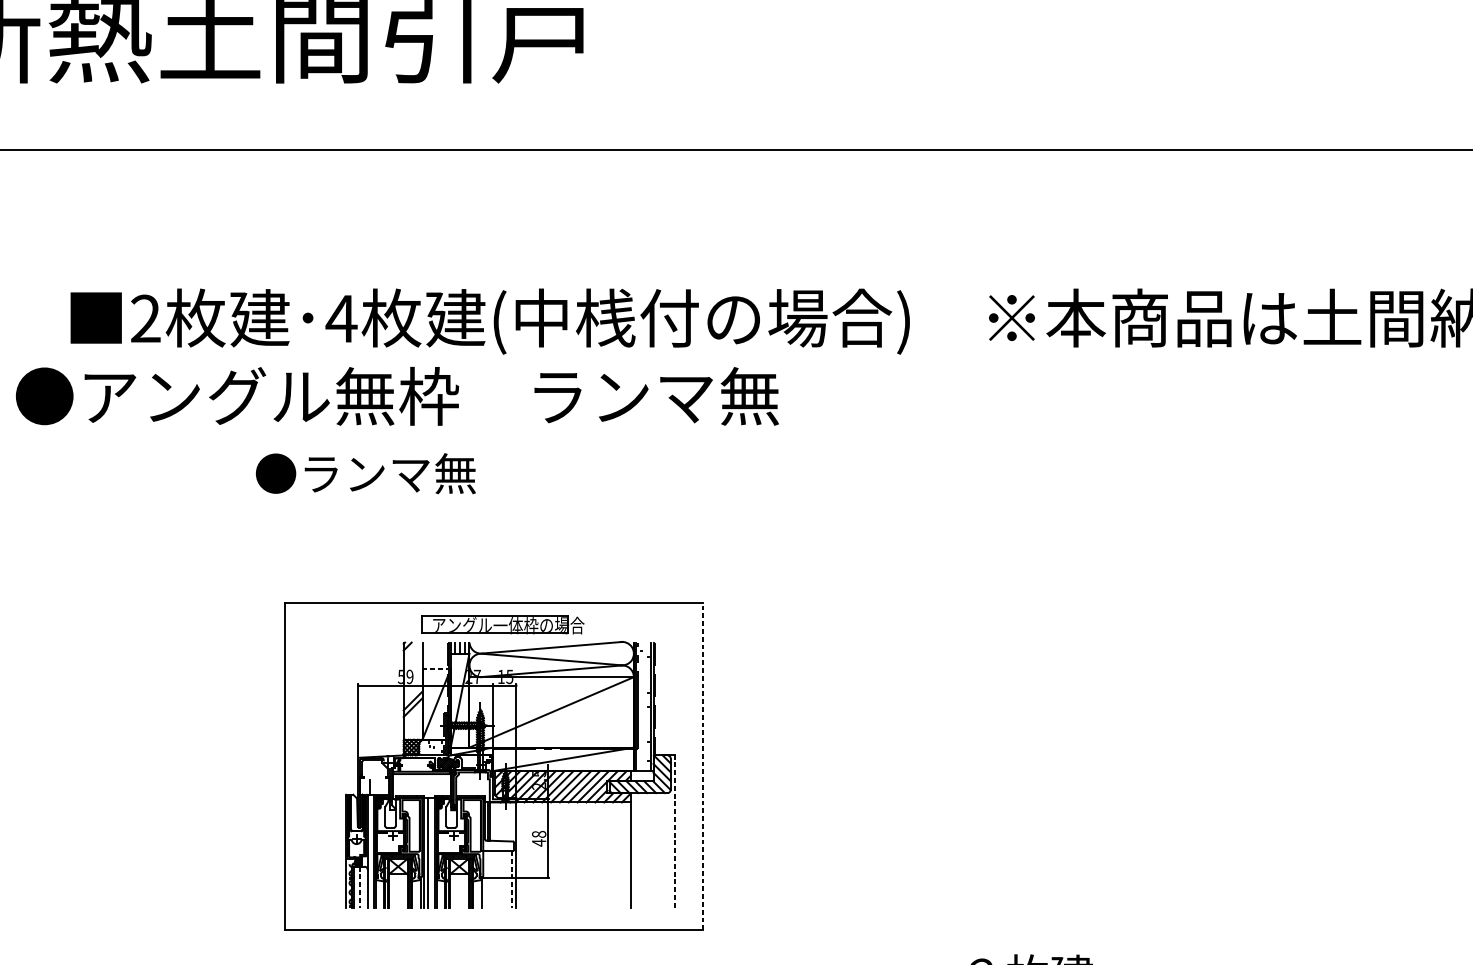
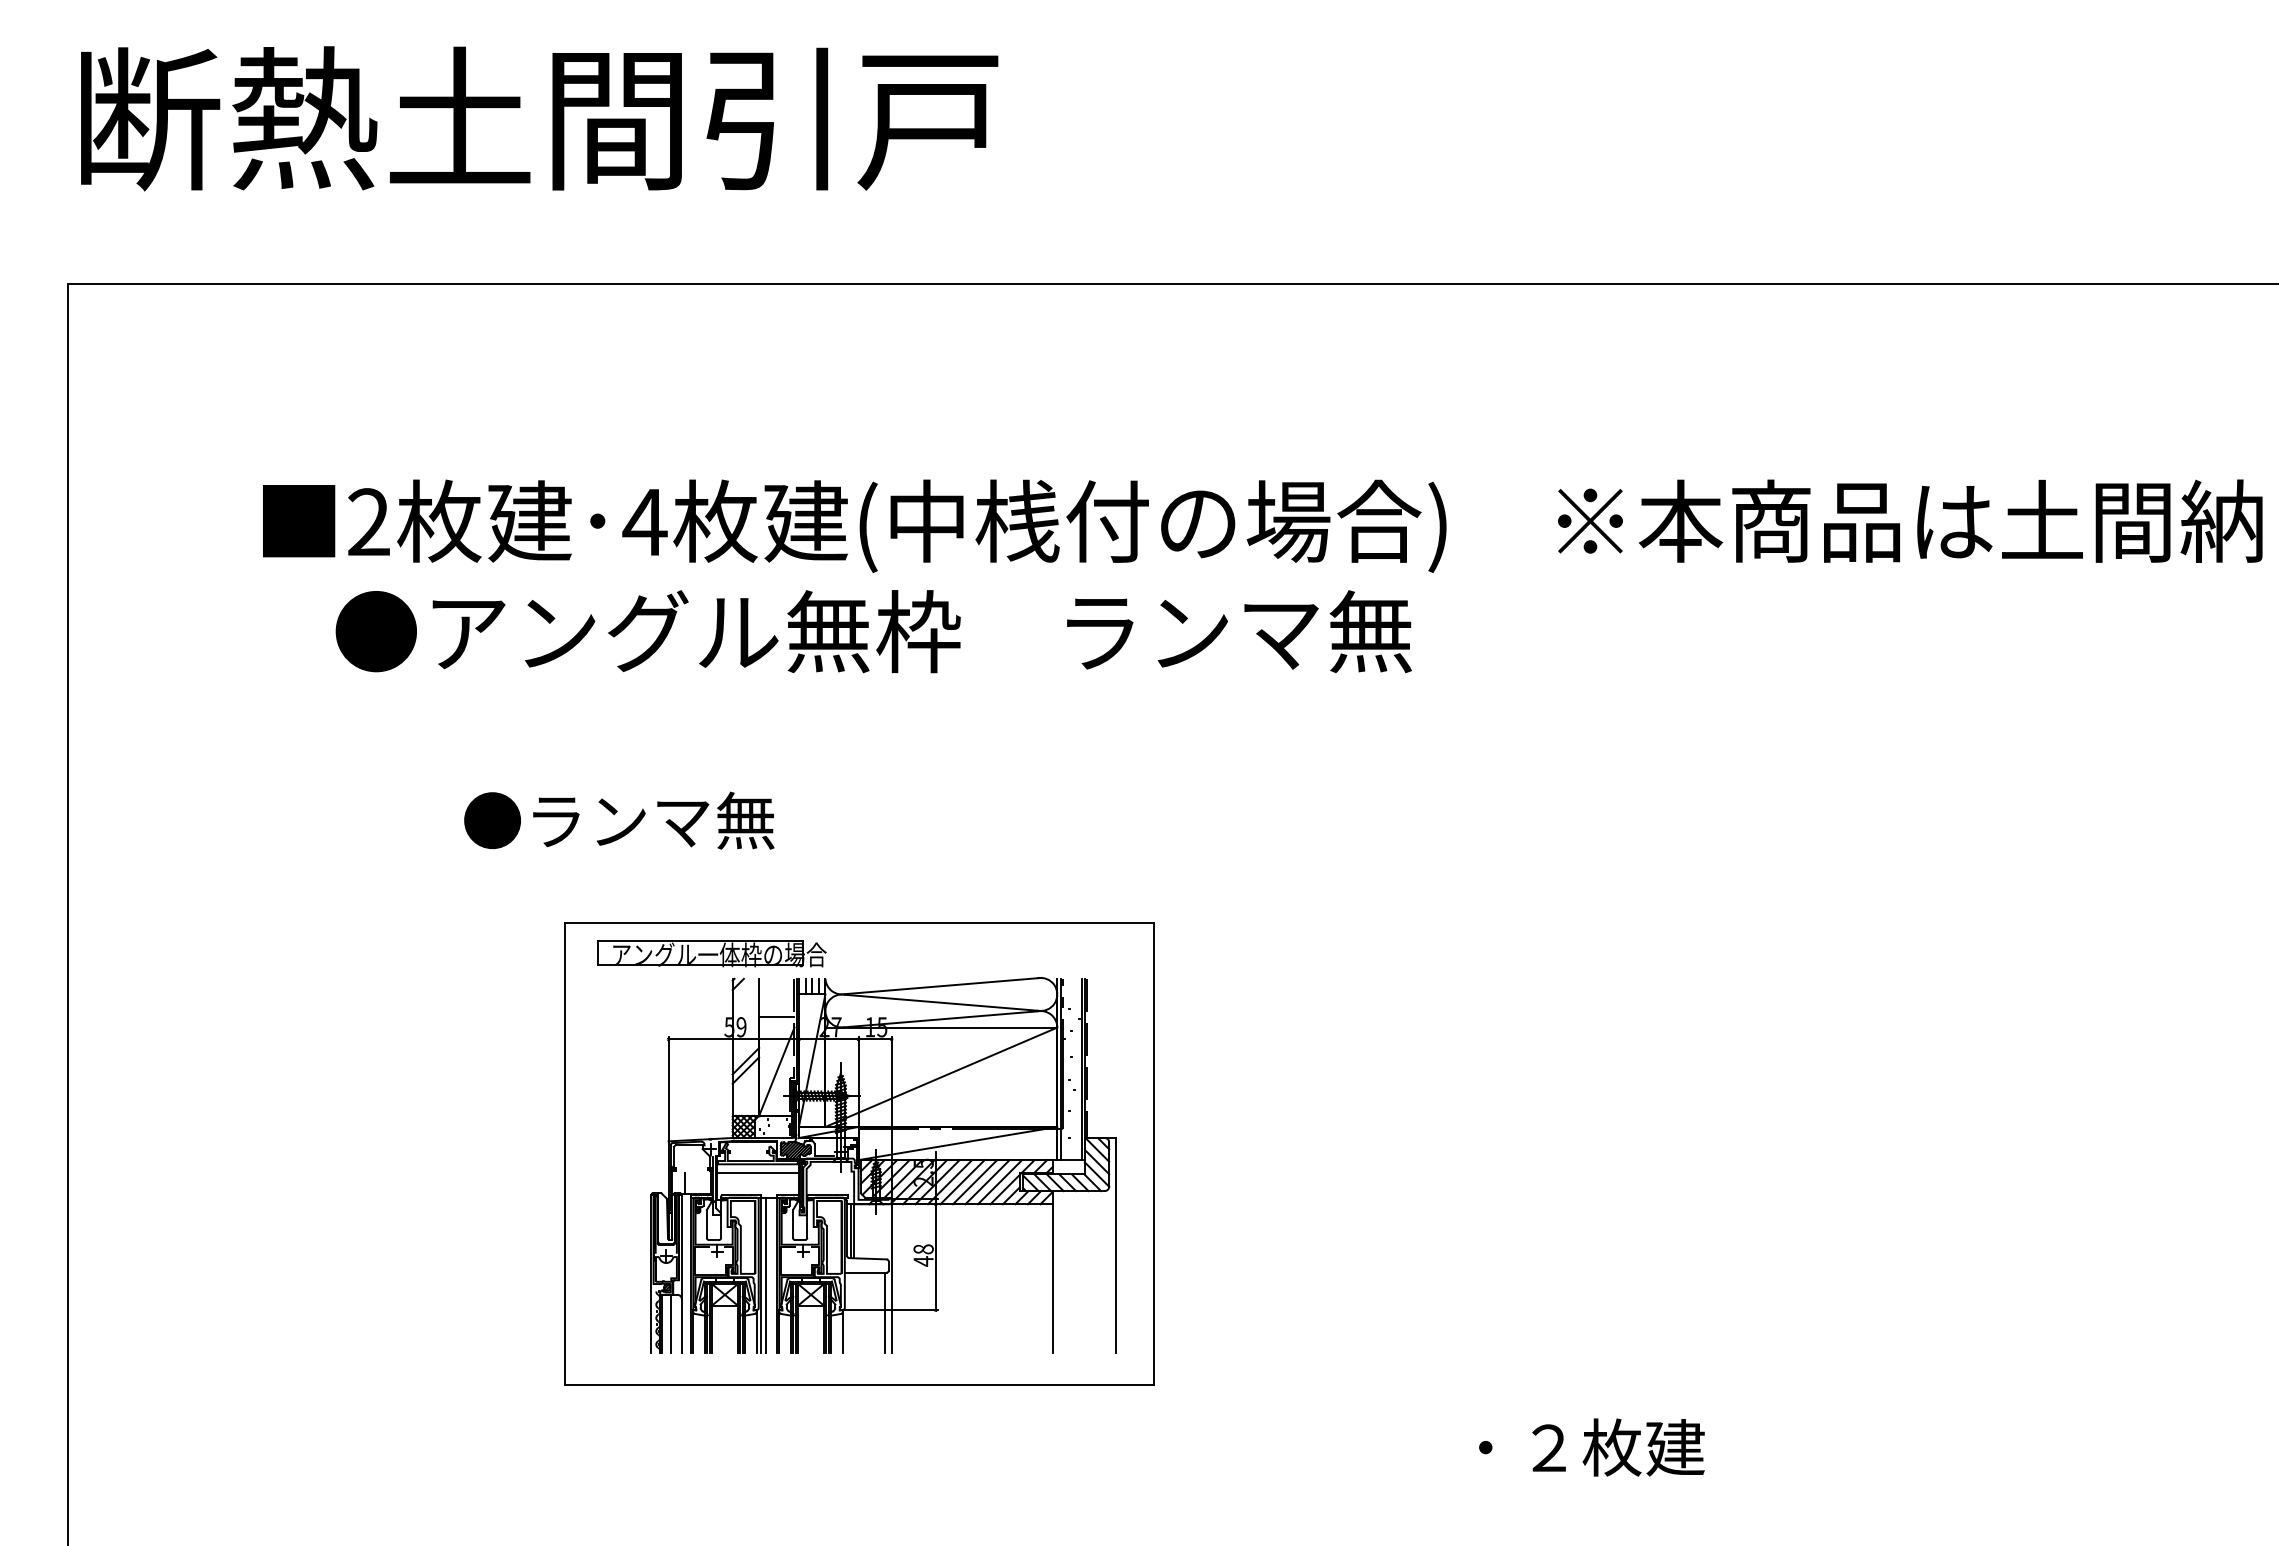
text: (397, 396) -> (873, 631), moved
text: (366, 473) -> (619, 820), moved
part: (502, 624) -> (711, 953), moved
line: (434, 669) -> (776, 1016), dashed -> solid
line: (702, 766) -> (1154, 1153), dashed -> solid
line: (421, 780) -> (757, 1173), added
line: (675, 830) -> (1115, 1244), dashed -> solid
line: (512, 879) -> (885, 1313), dashed -> solid
line: (360, 887) -> (671, 1324), dashed -> solid

